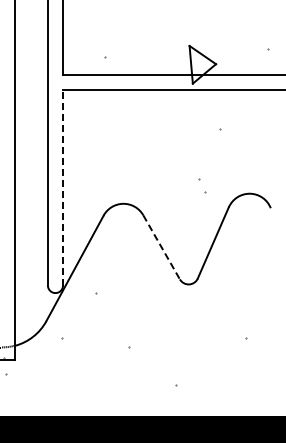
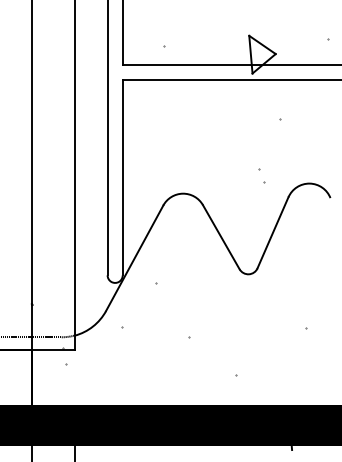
line: (62, 187) -> (122, 177), dashed -> solid
line: (161, 247) -> (221, 237), dashed -> solid

